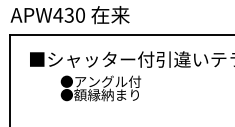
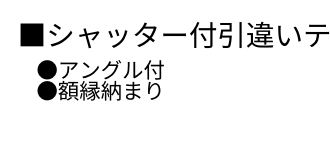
text: (100, 88) -> (99, 80), moved

